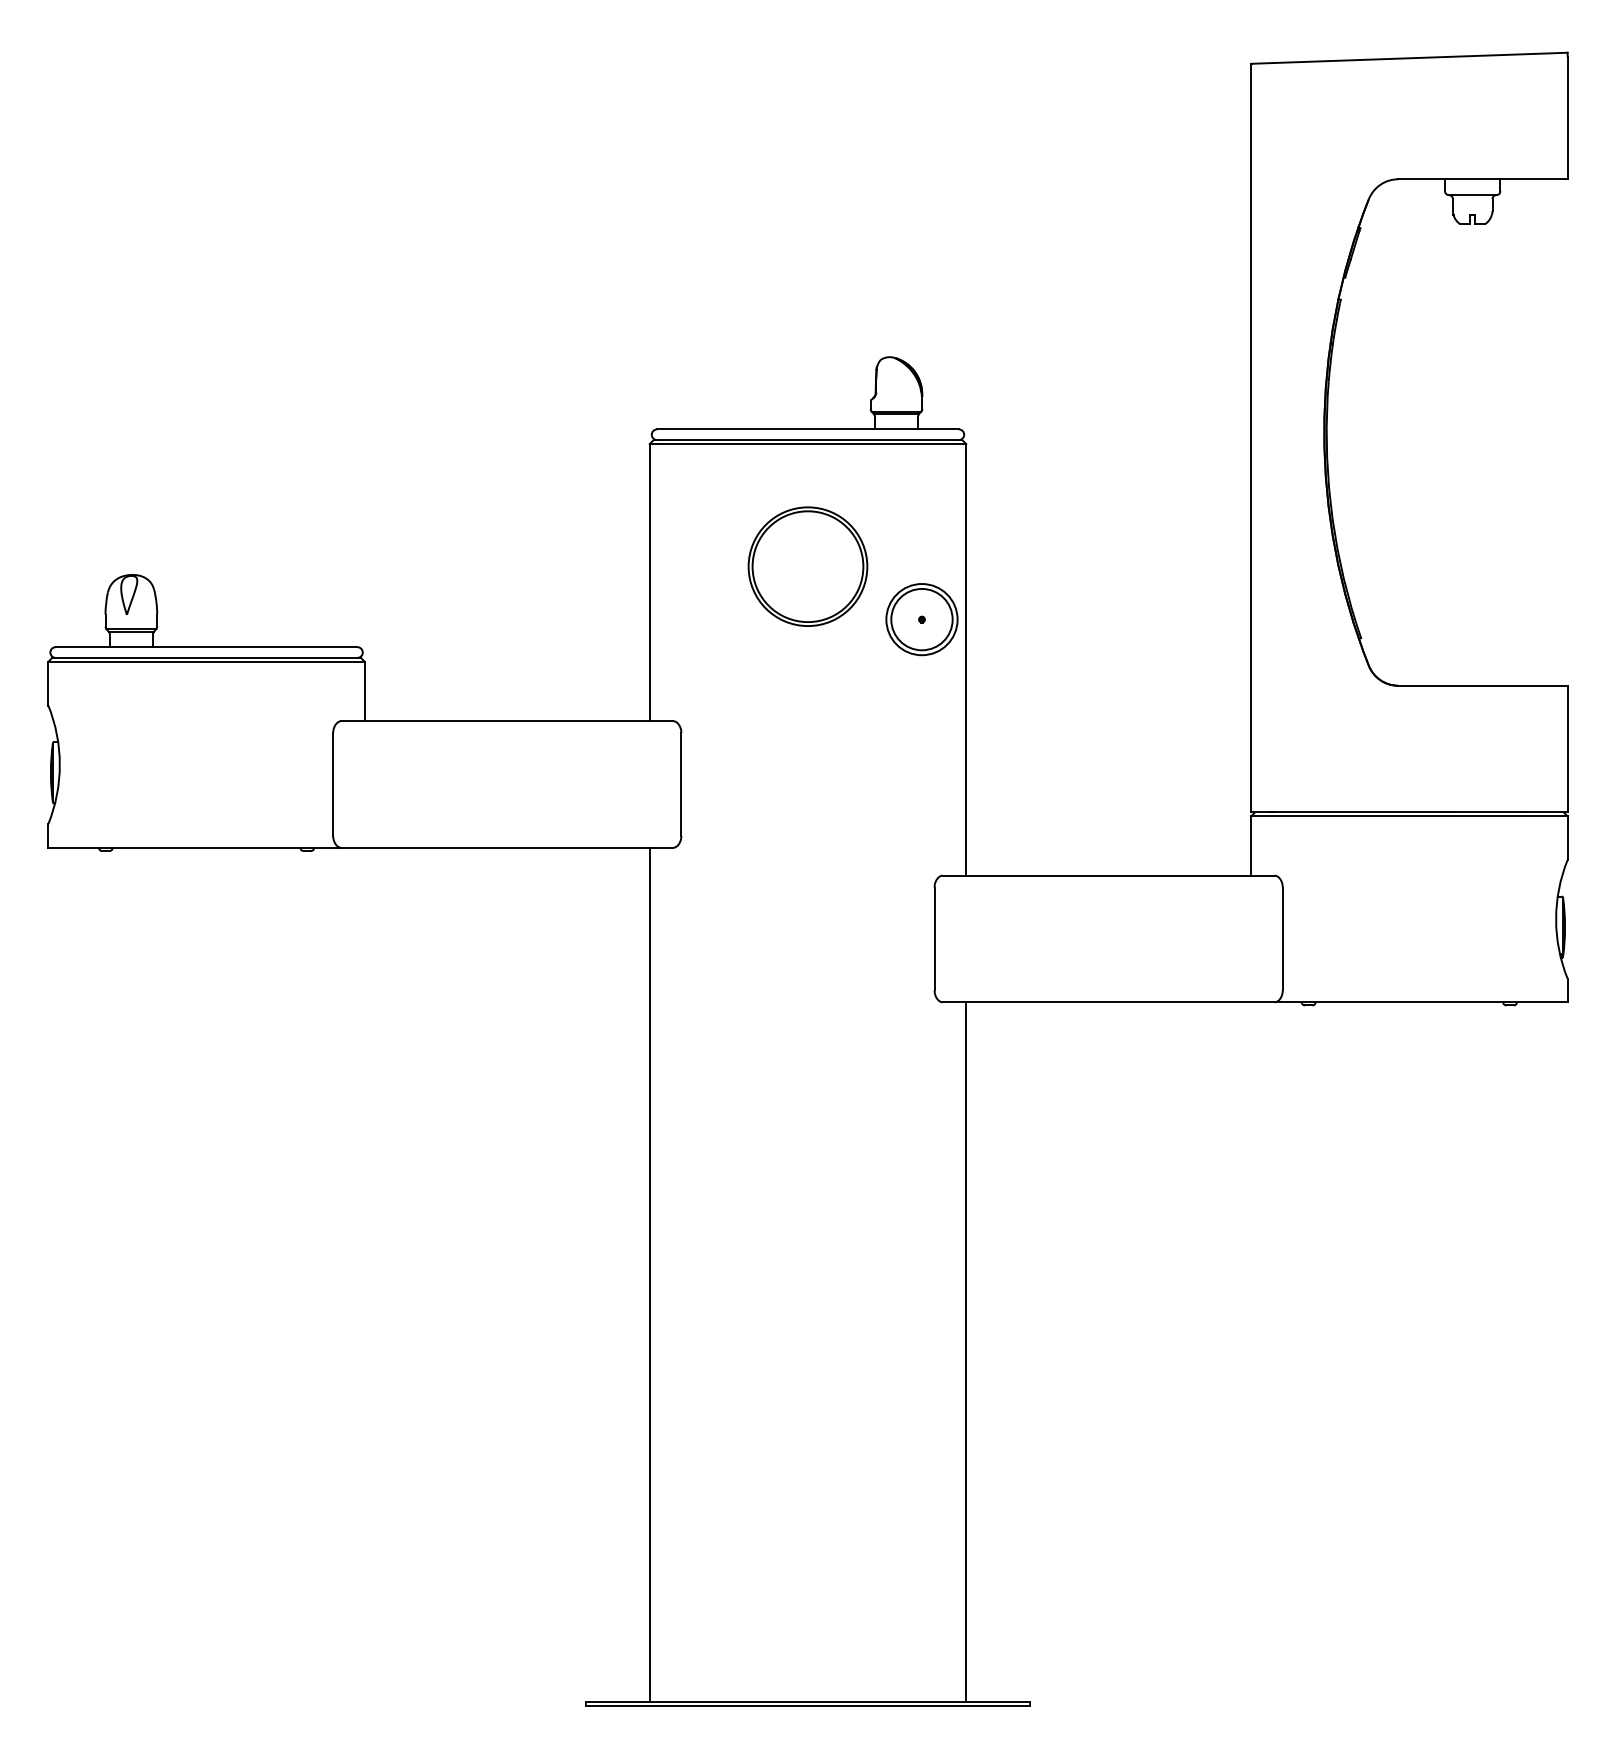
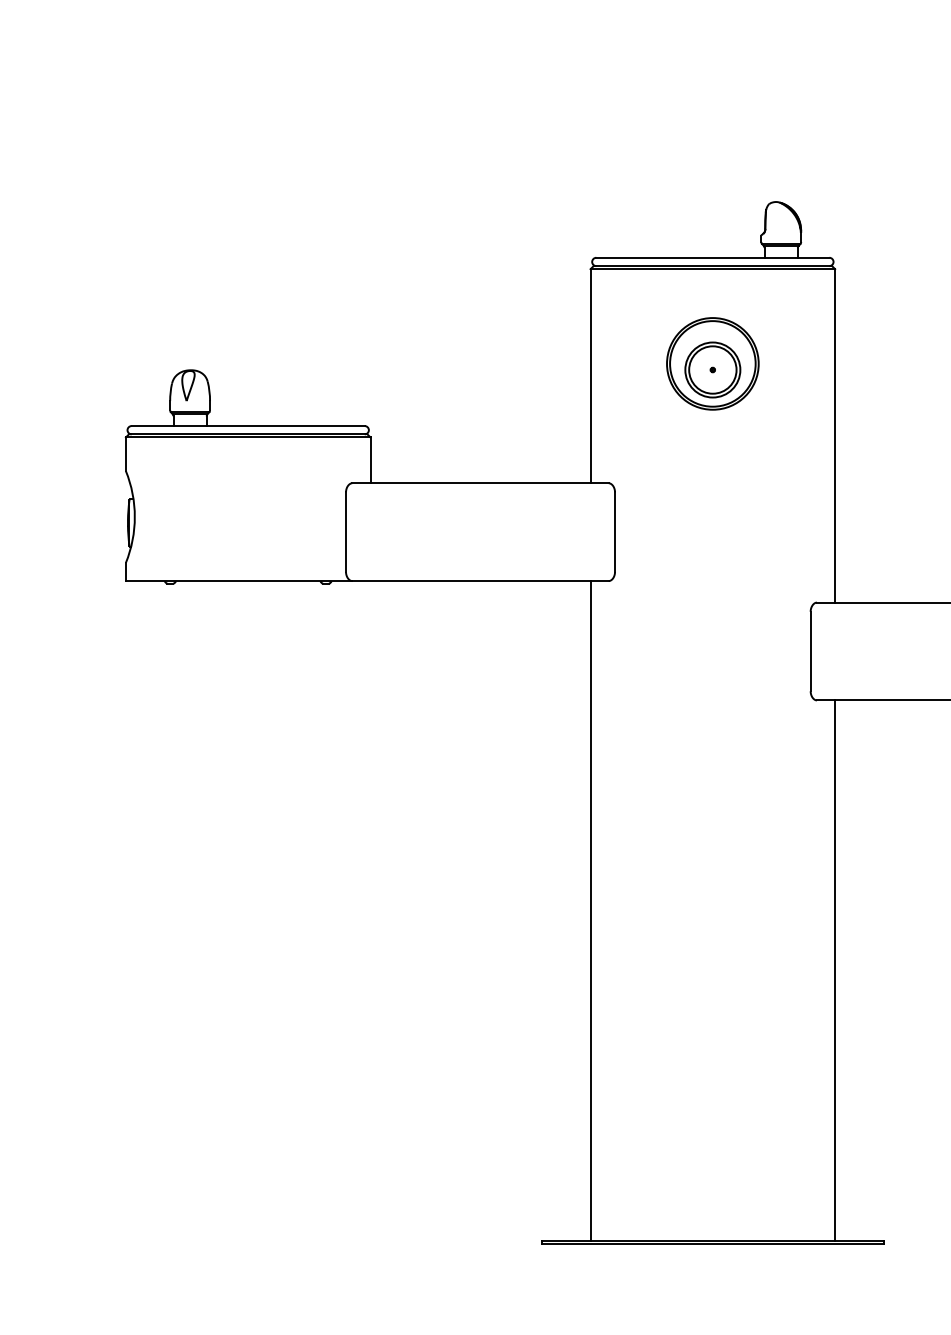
part: (921, 619) -> (712, 369), moved

